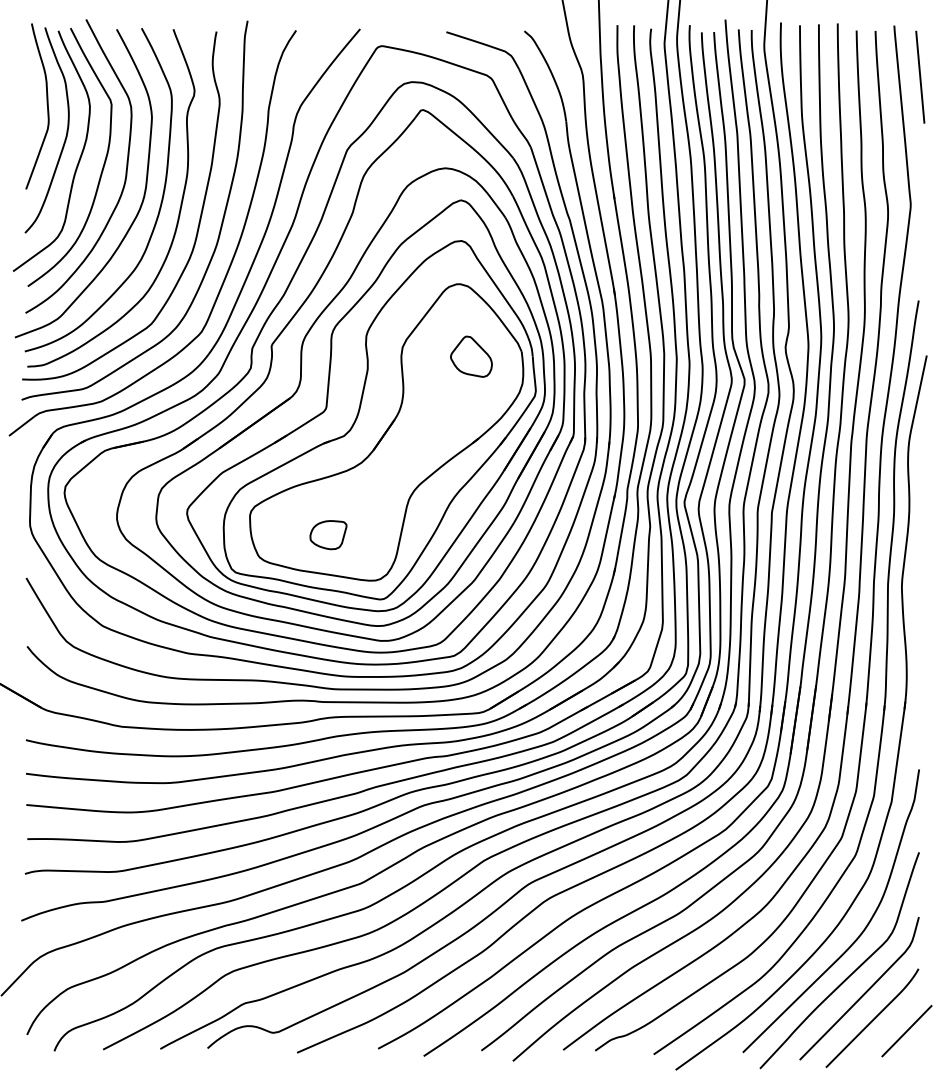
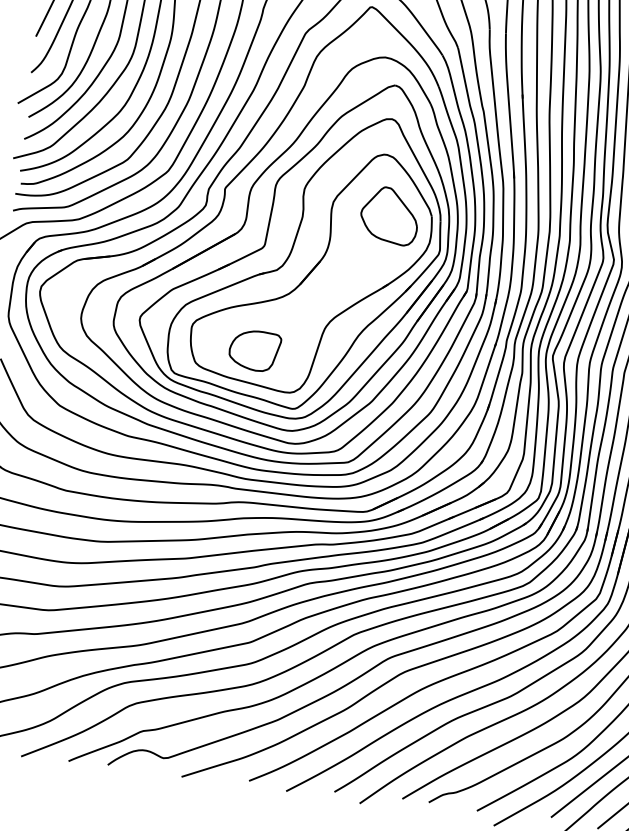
part: (471, 356) -> (389, 215), size x1.67
part: (328, 534) -> (254, 350), size x1.67

